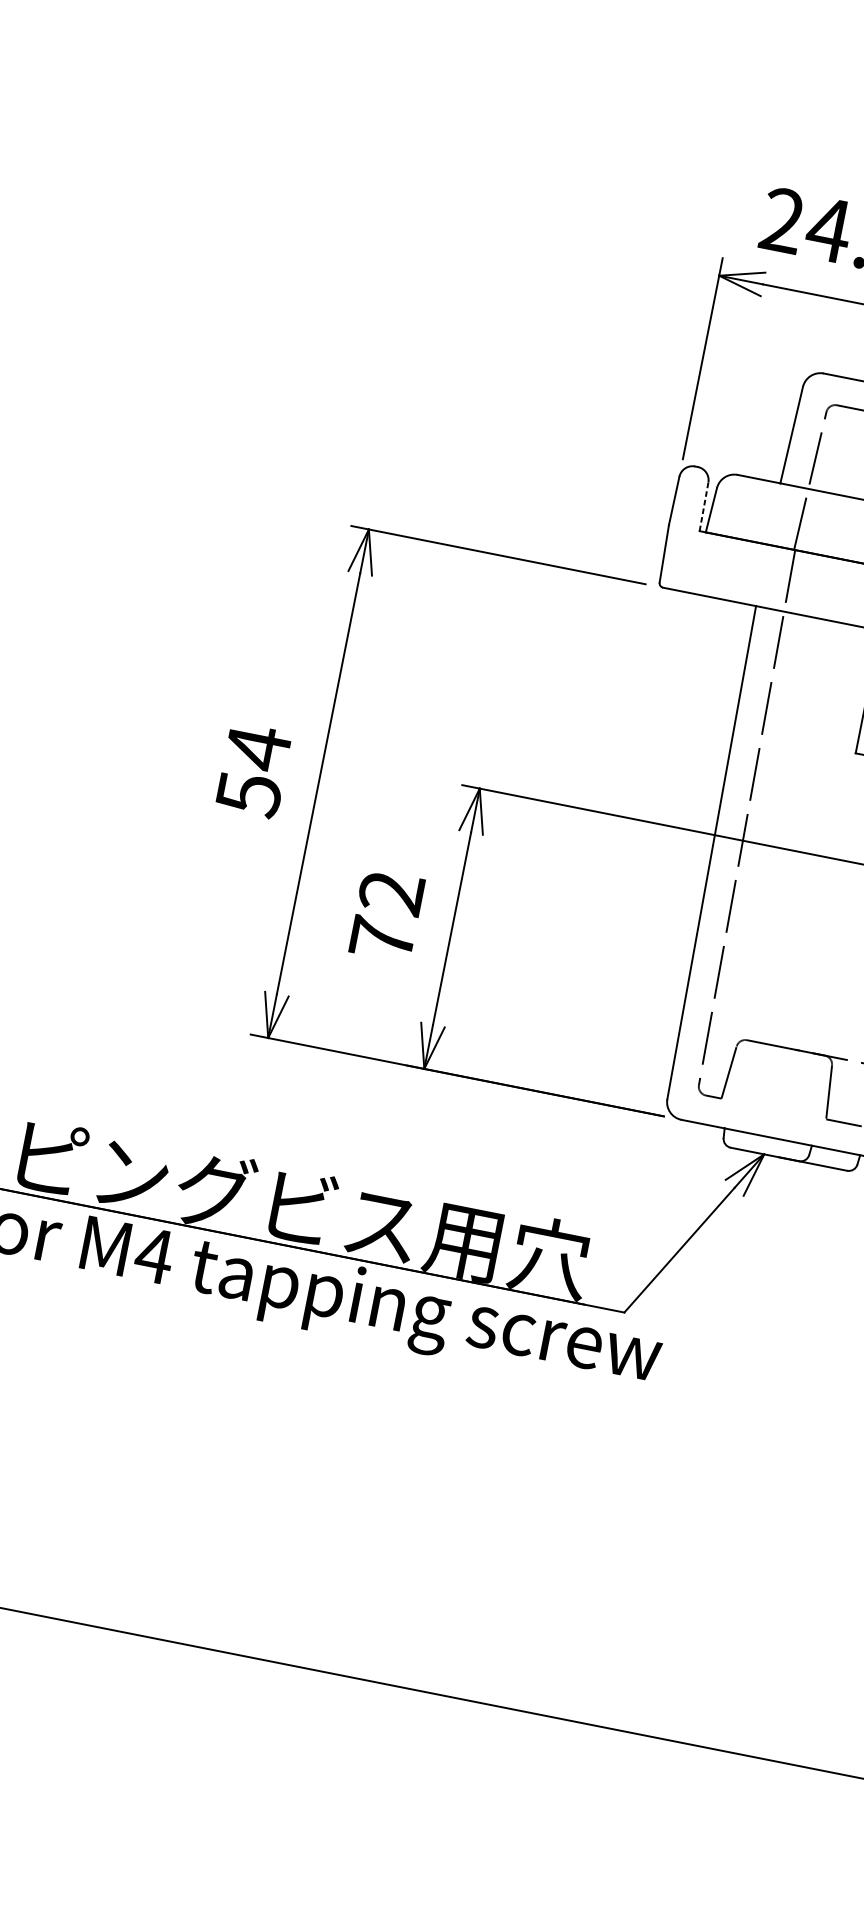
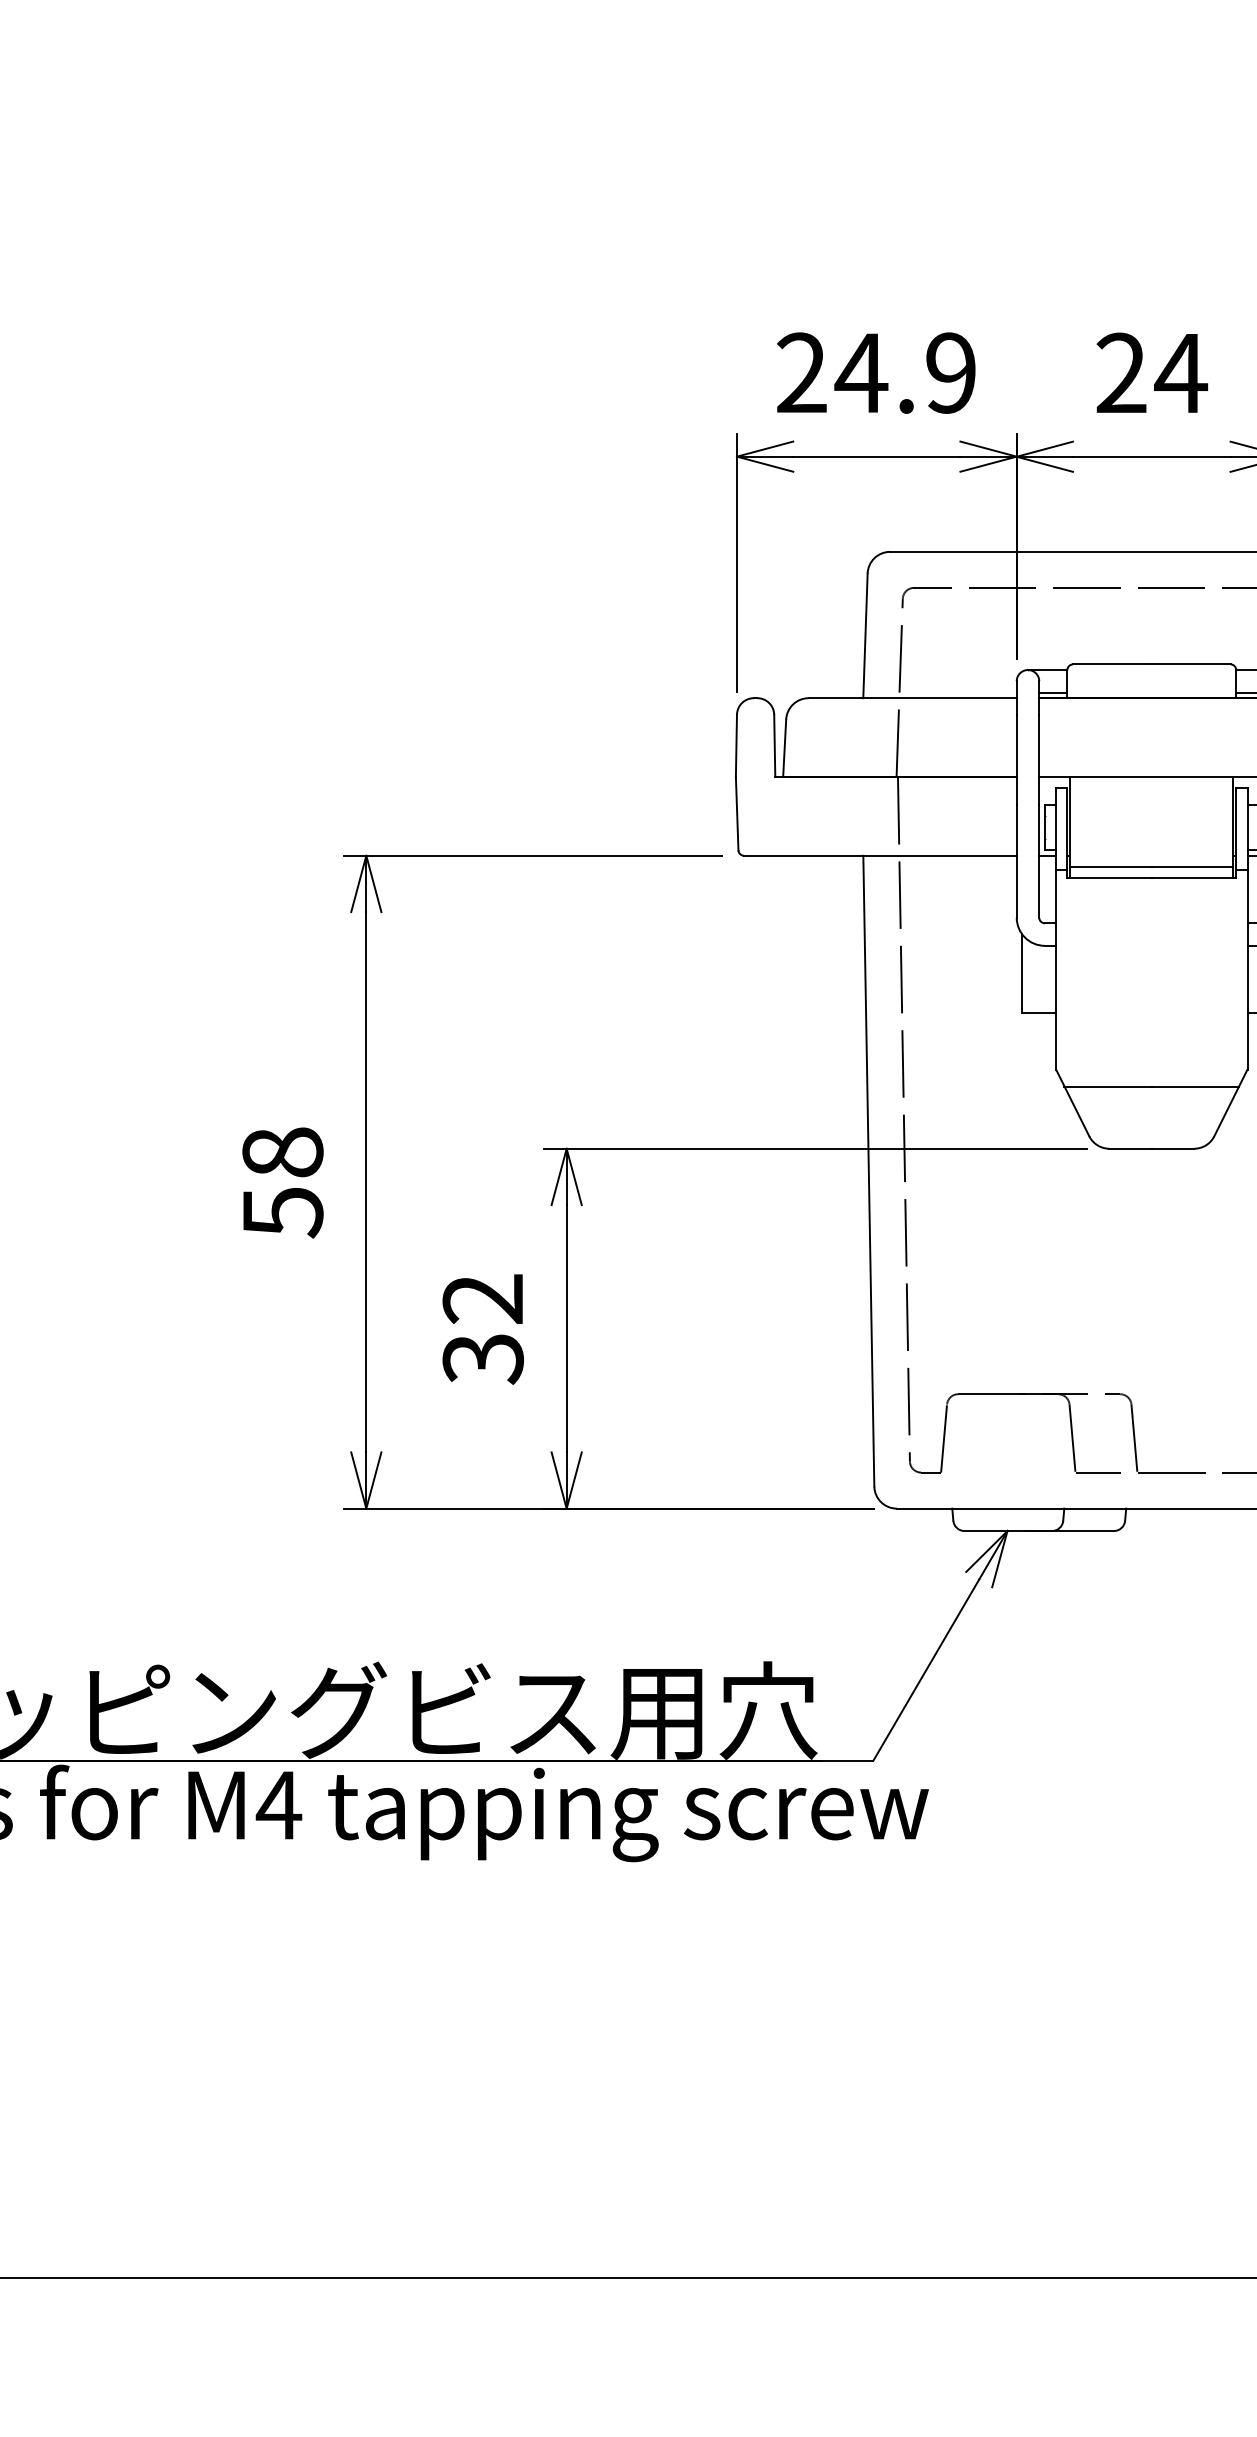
line: (703, 506) -> (774, 745), dashed -> solid
text: (257, 747) -> (282, 1152), 54 -> 58
text: (382, 939) -> (483, 1358), 72 -> 32

